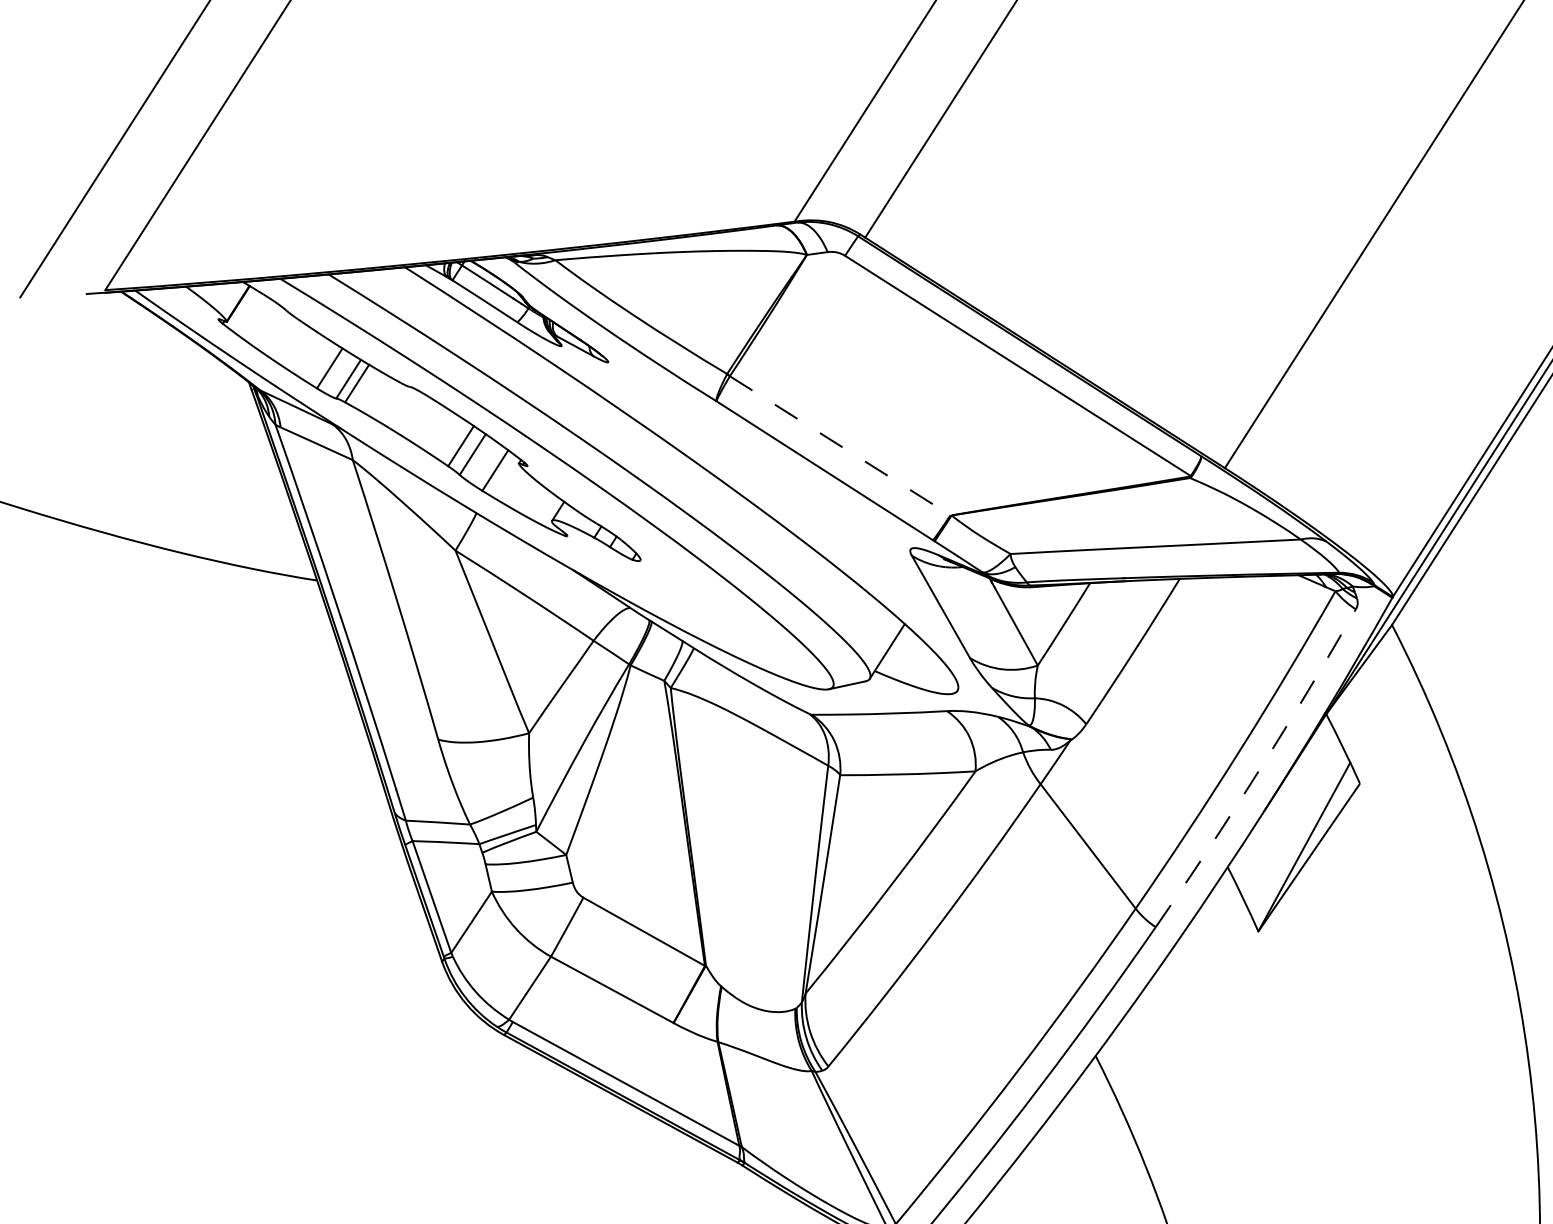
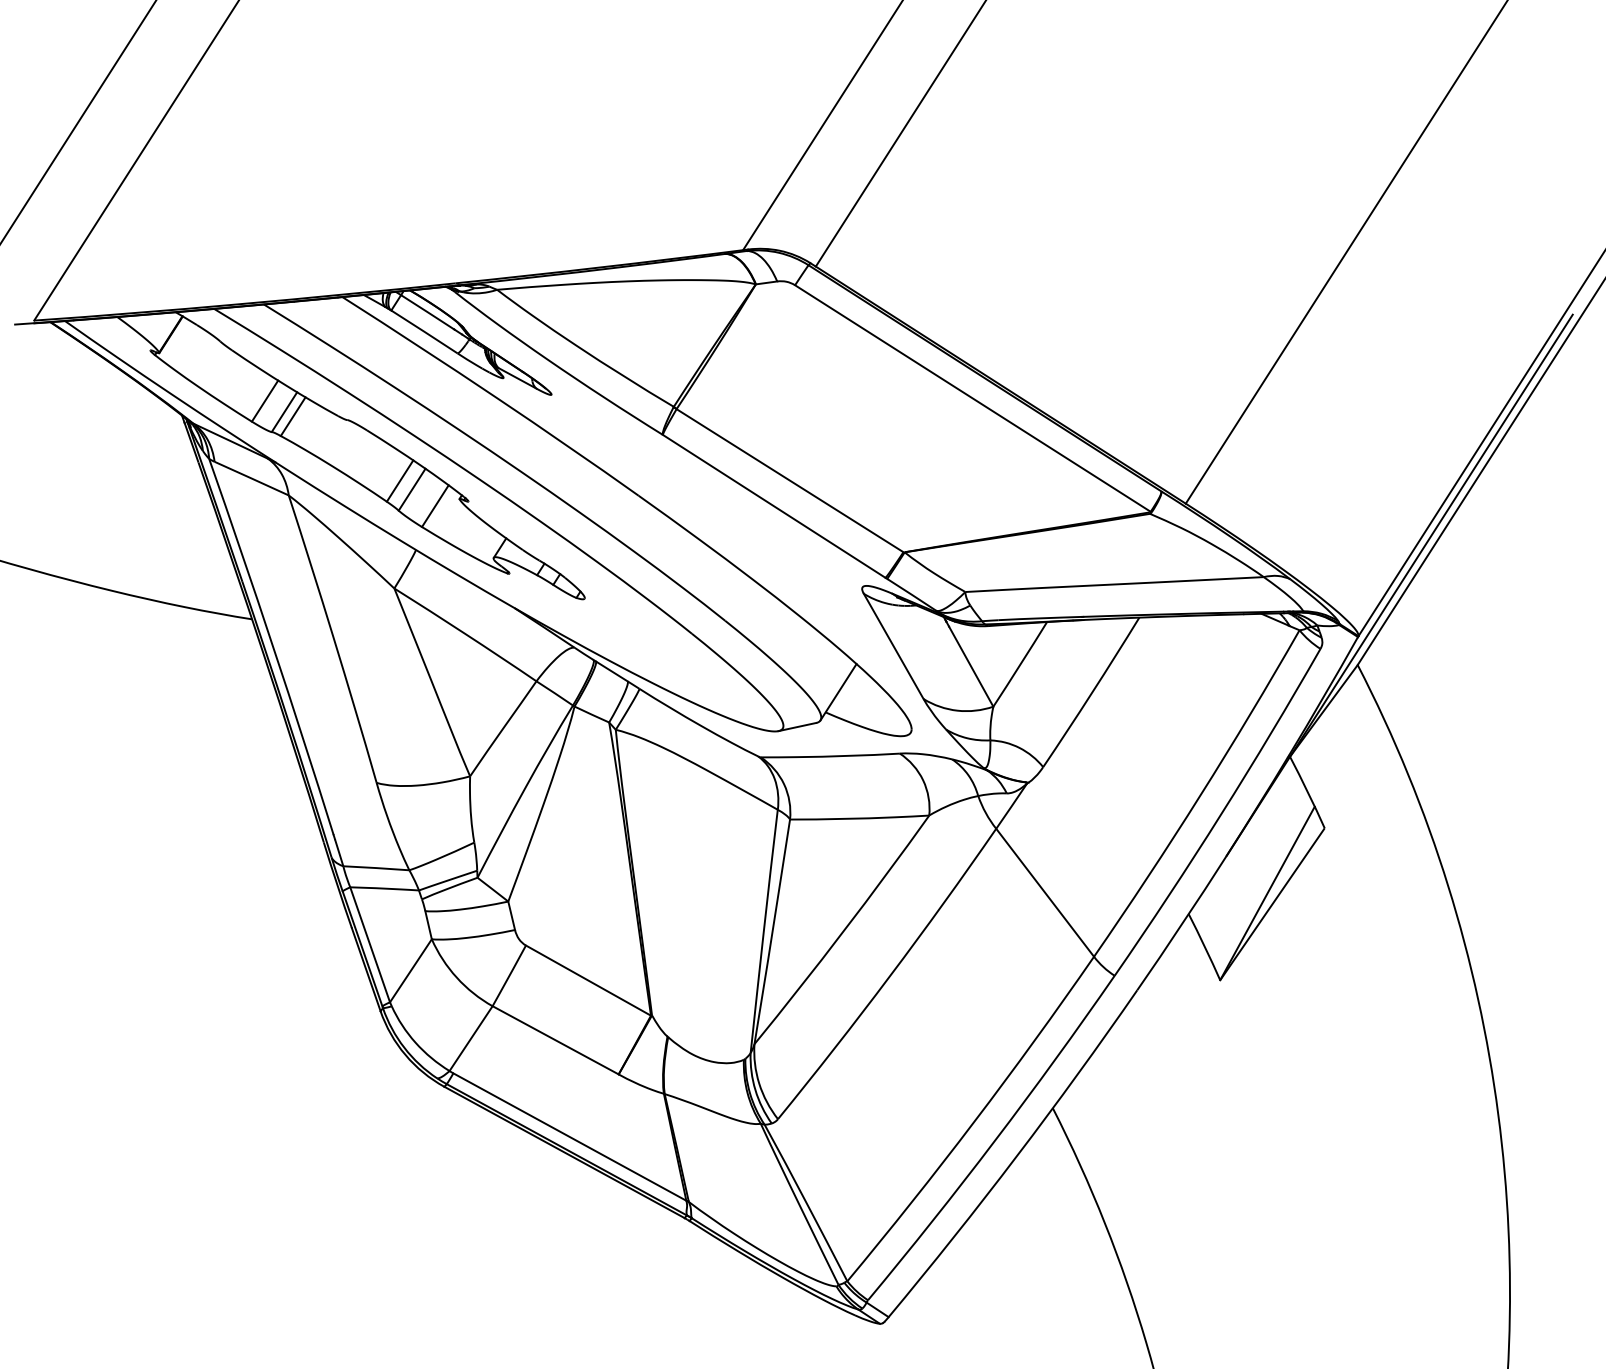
line: (840, 445) -> (790, 480), dashed -> solid
arc: (1259, 770) -> (1221, 814), dashed -> solid

